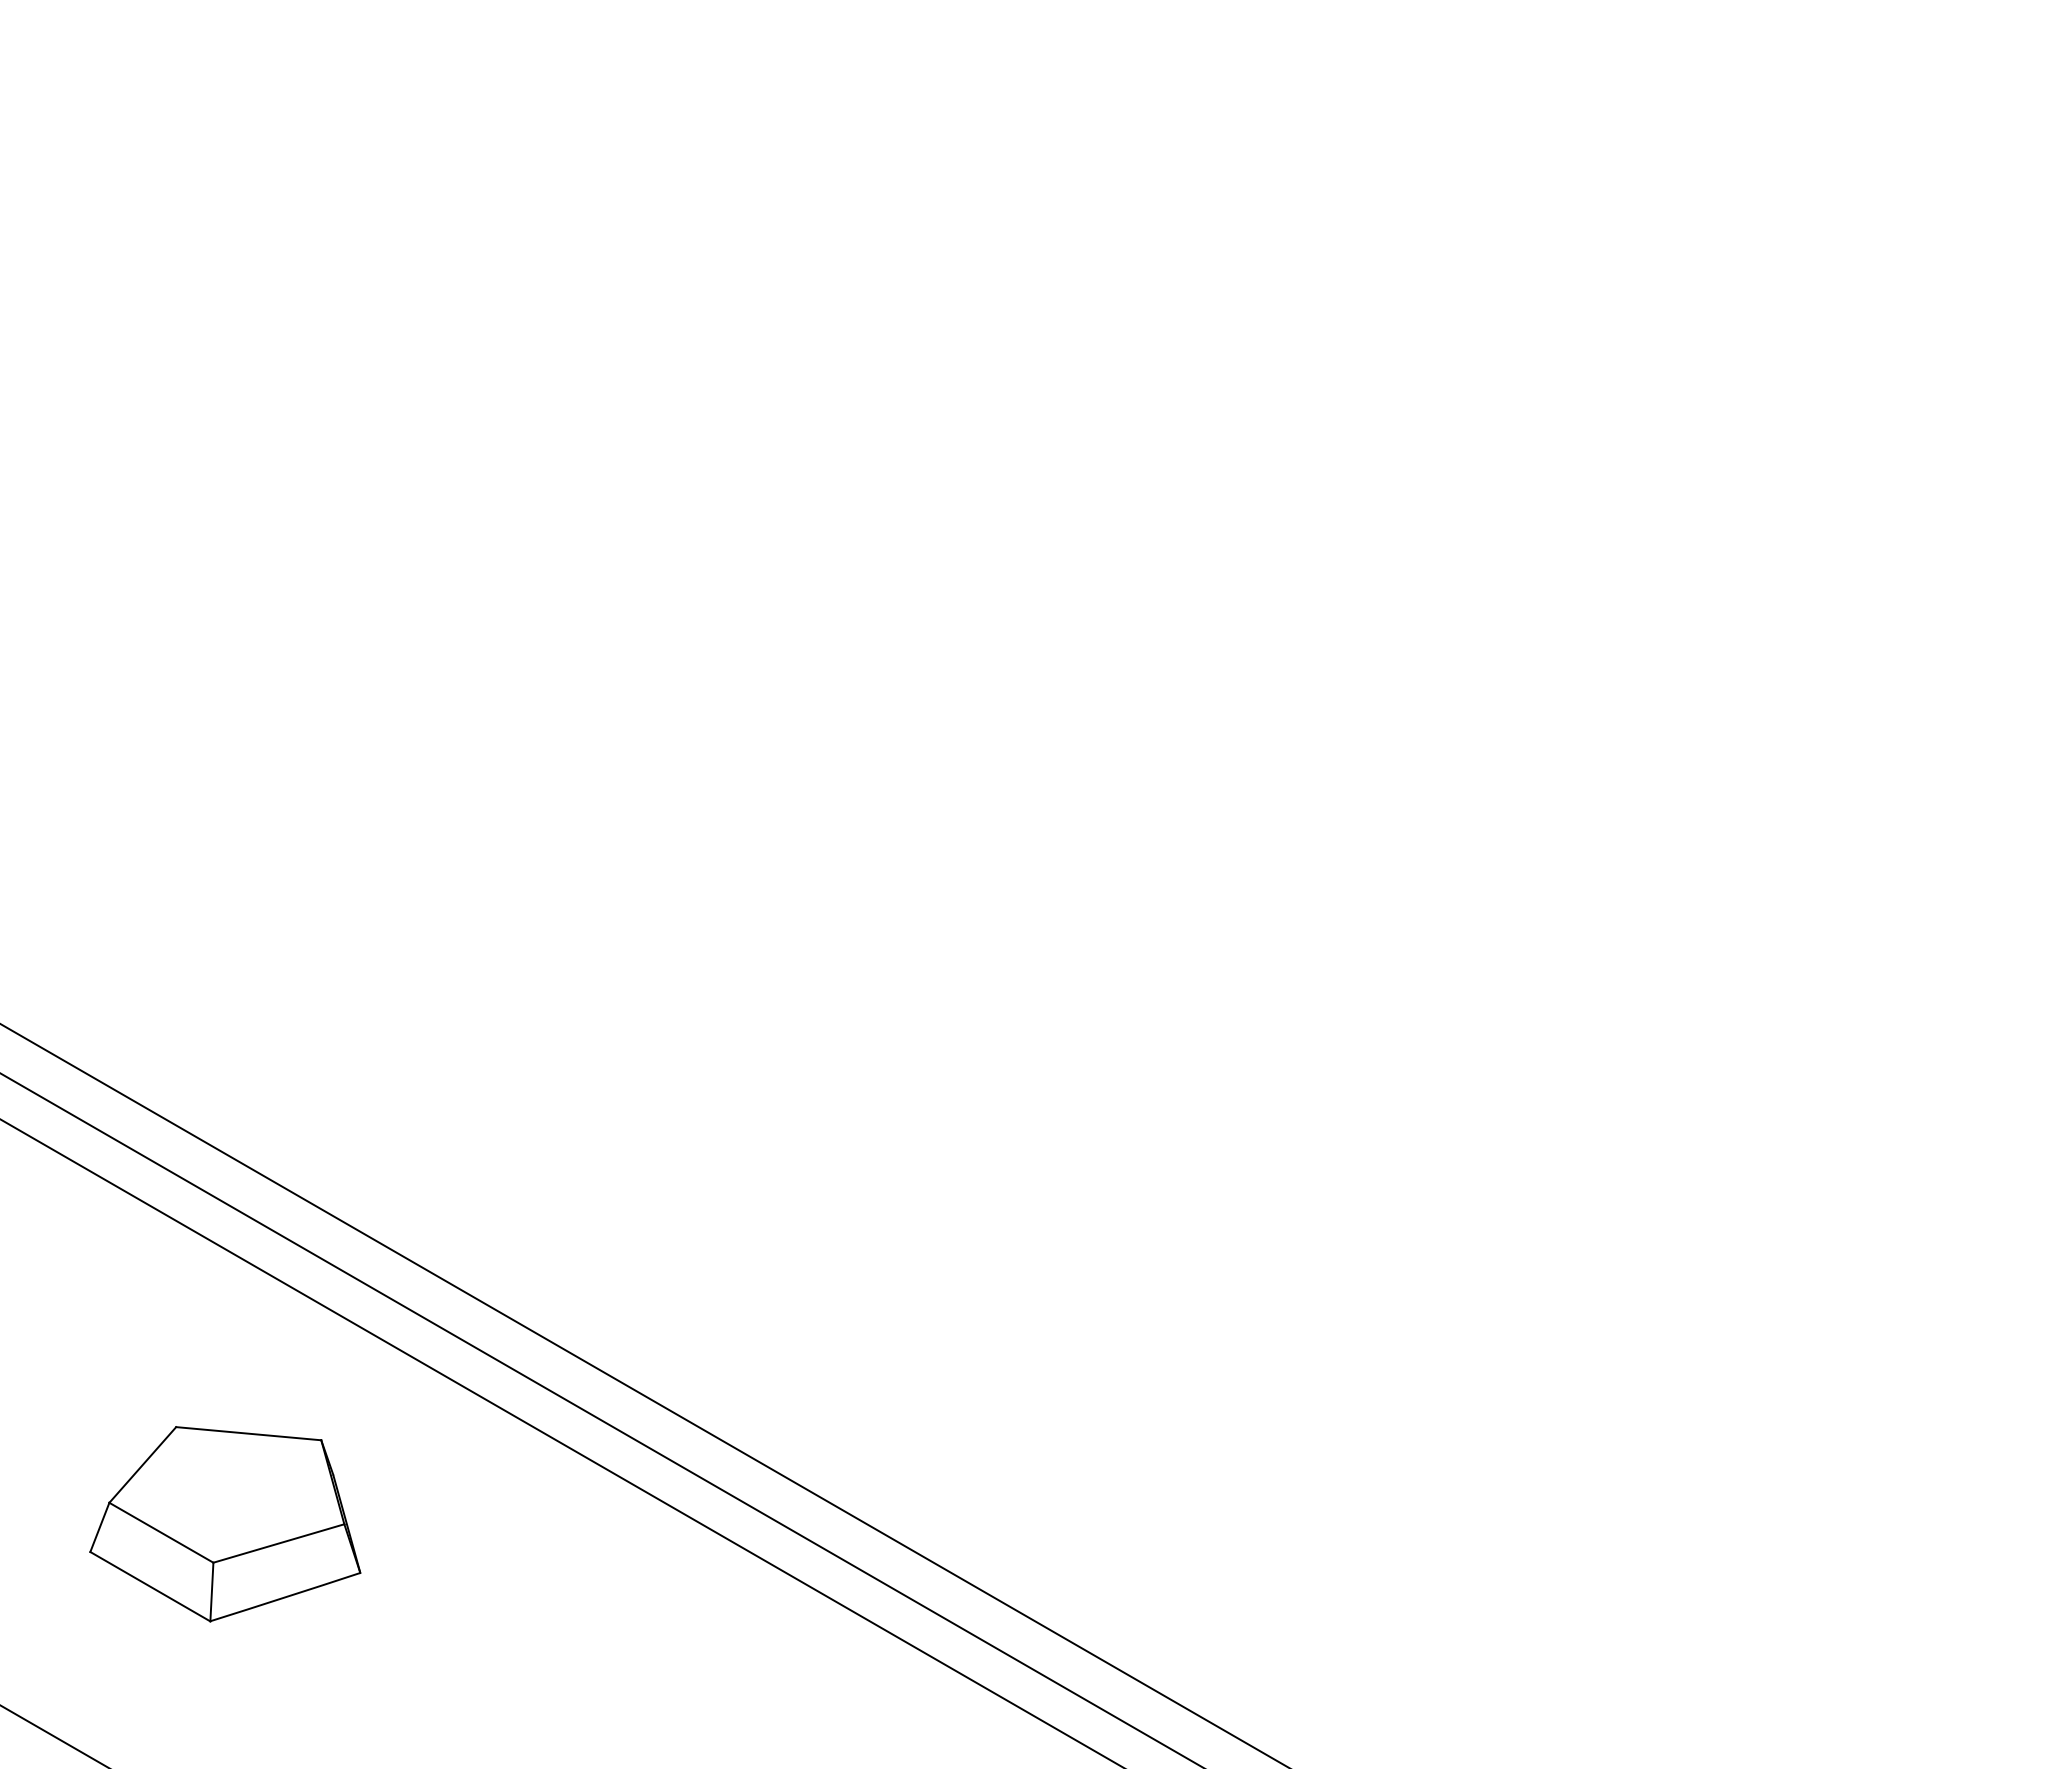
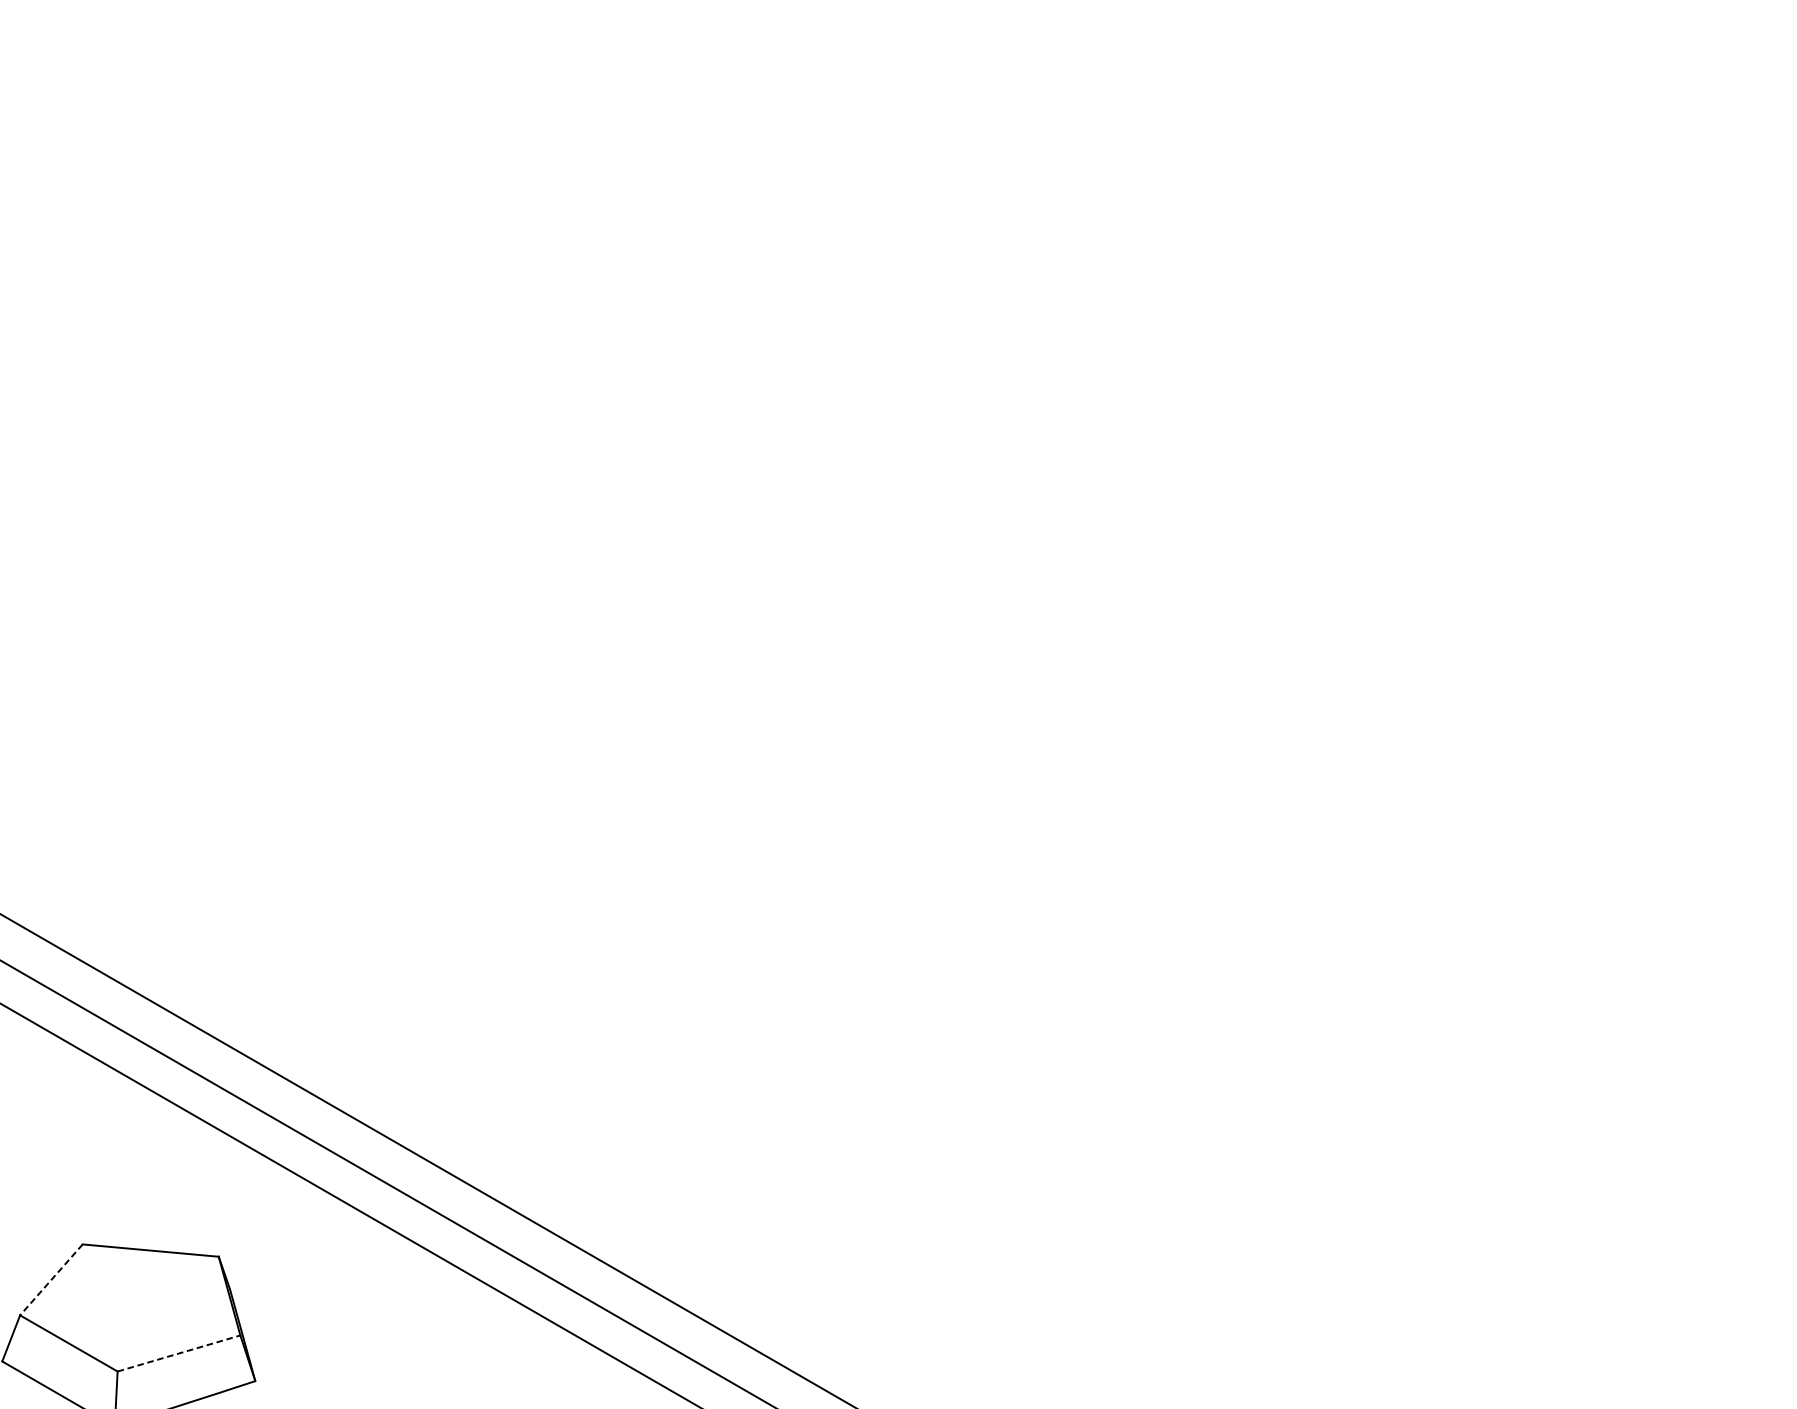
line: (142, 1465) -> (51, 1280), solid -> dashed
line: (279, 1543) -> (179, 1353), solid -> dashed

